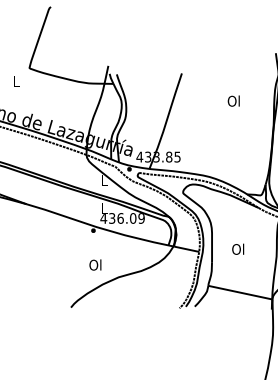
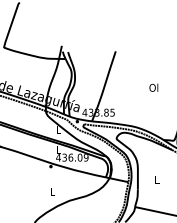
text: (233, 100) -> (153, 87), moved
text: (238, 248) -> (157, 179), Ol -> L
text: (95, 264) -> (52, 191), Ol -> L

